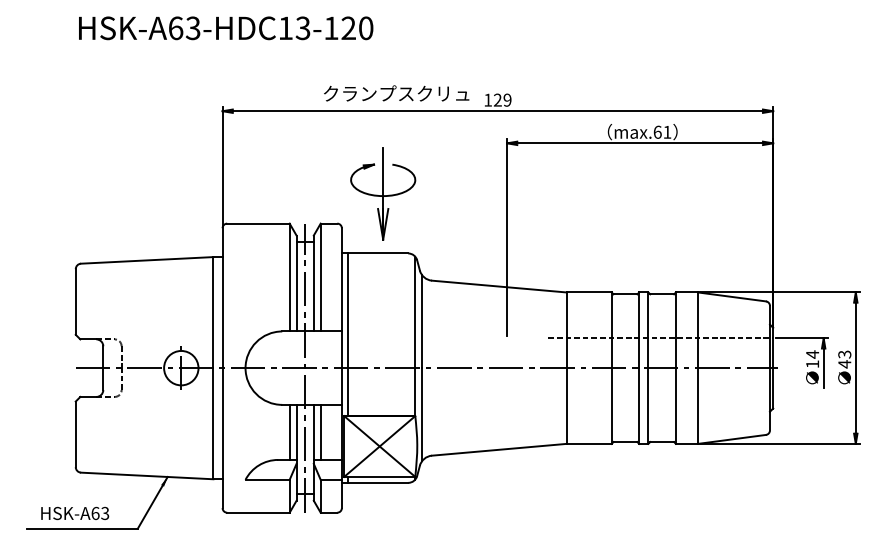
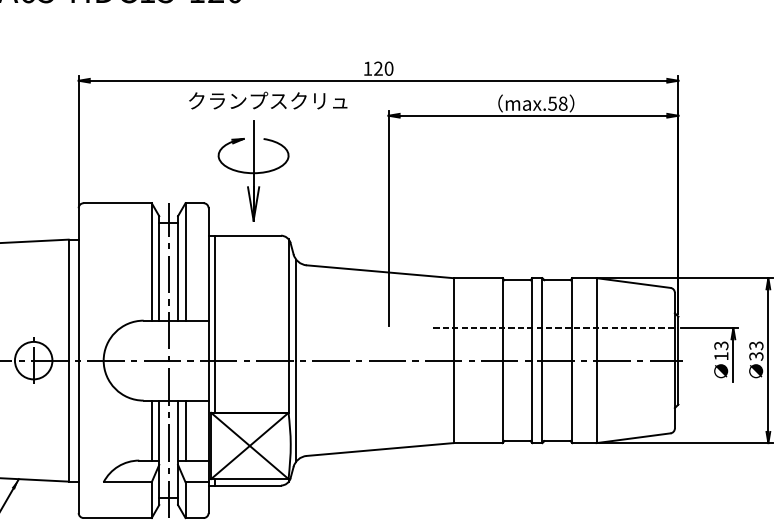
text: (396, 93) -> (268, 100), moved
text: (507, 99) -> (389, 67), 129 -> 120
text: (662, 131) -> (557, 102), max.61 -> max.58
text: (812, 354) -> (721, 345), 14 -> 13
text: (844, 364) -> (756, 356), 43 -> 33

